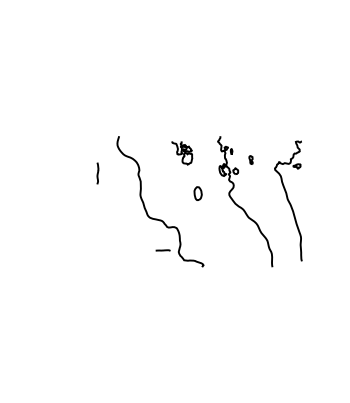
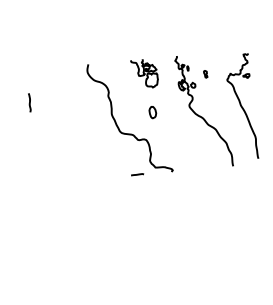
part: (182, 153) -> (145, 74), size x1.43
line: (97, 173) -> (29, 102), moved
part: (197, 193) -> (152, 112), moved
line: (162, 250) -> (137, 174), moved

